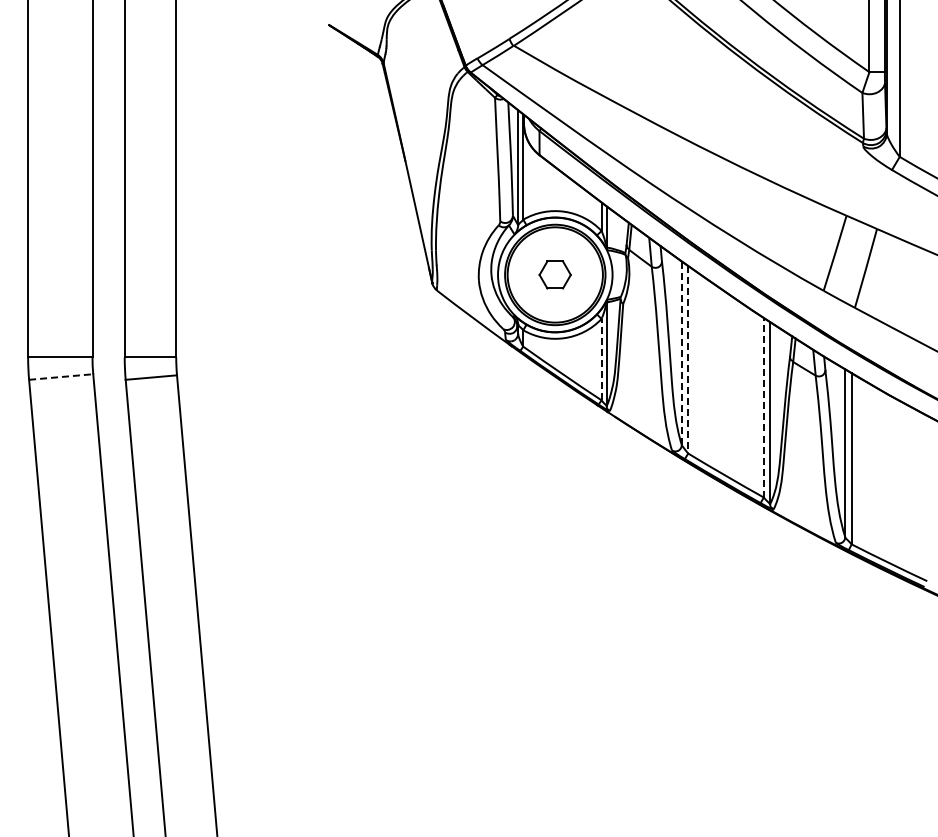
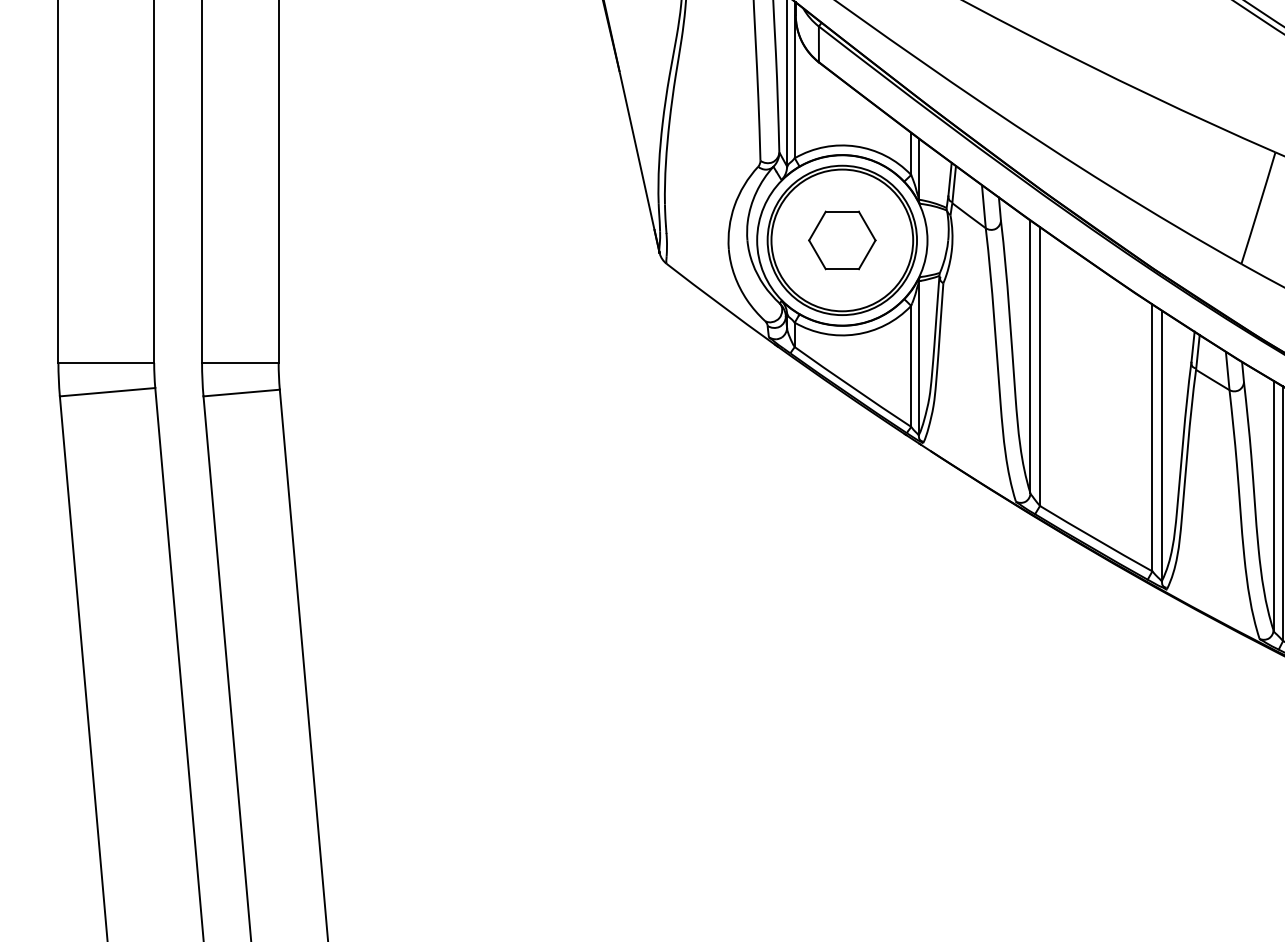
part: (554, 274) -> (841, 239), size x1.43
line: (681, 353) -> (1029, 357), dashed -> solid
line: (601, 359) -> (911, 366), dashed -> solid
line: (688, 359) -> (1040, 366), dashed -> solid
line: (61, 376) -> (108, 391), dashed -> solid
line: (763, 407) -> (1151, 437), dashed -> solid

